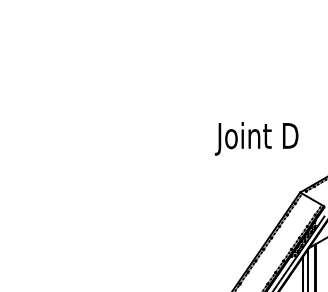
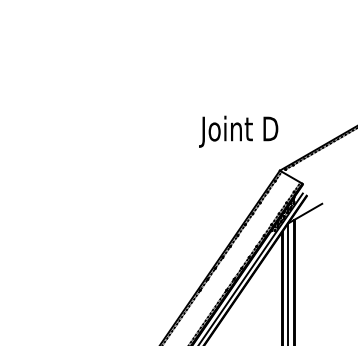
text: (256, 138) -> (238, 131), moved

